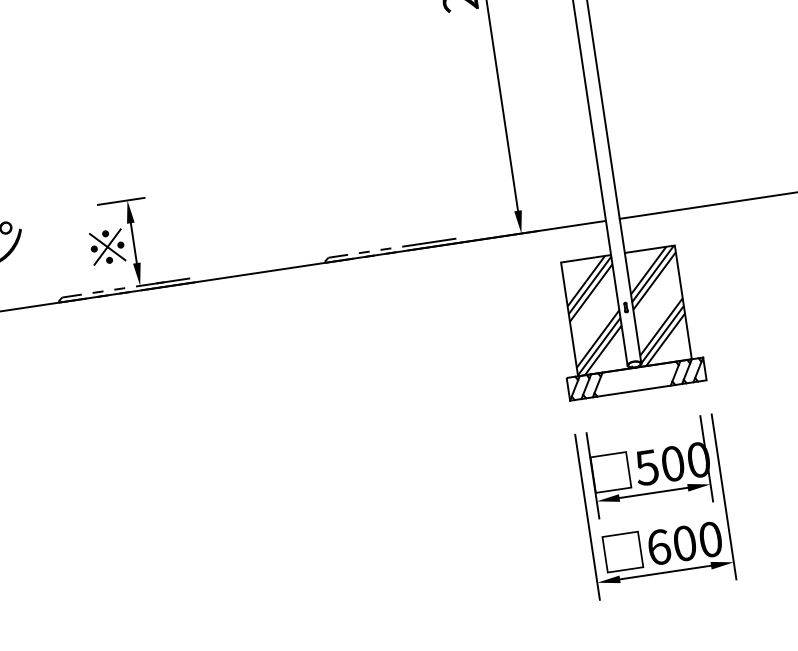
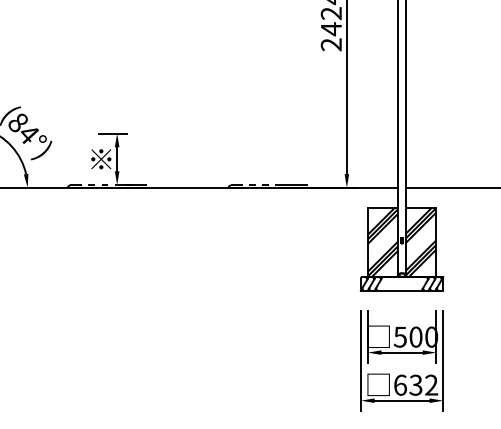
text: (697, 540) -> (423, 384), 600 -> 632

